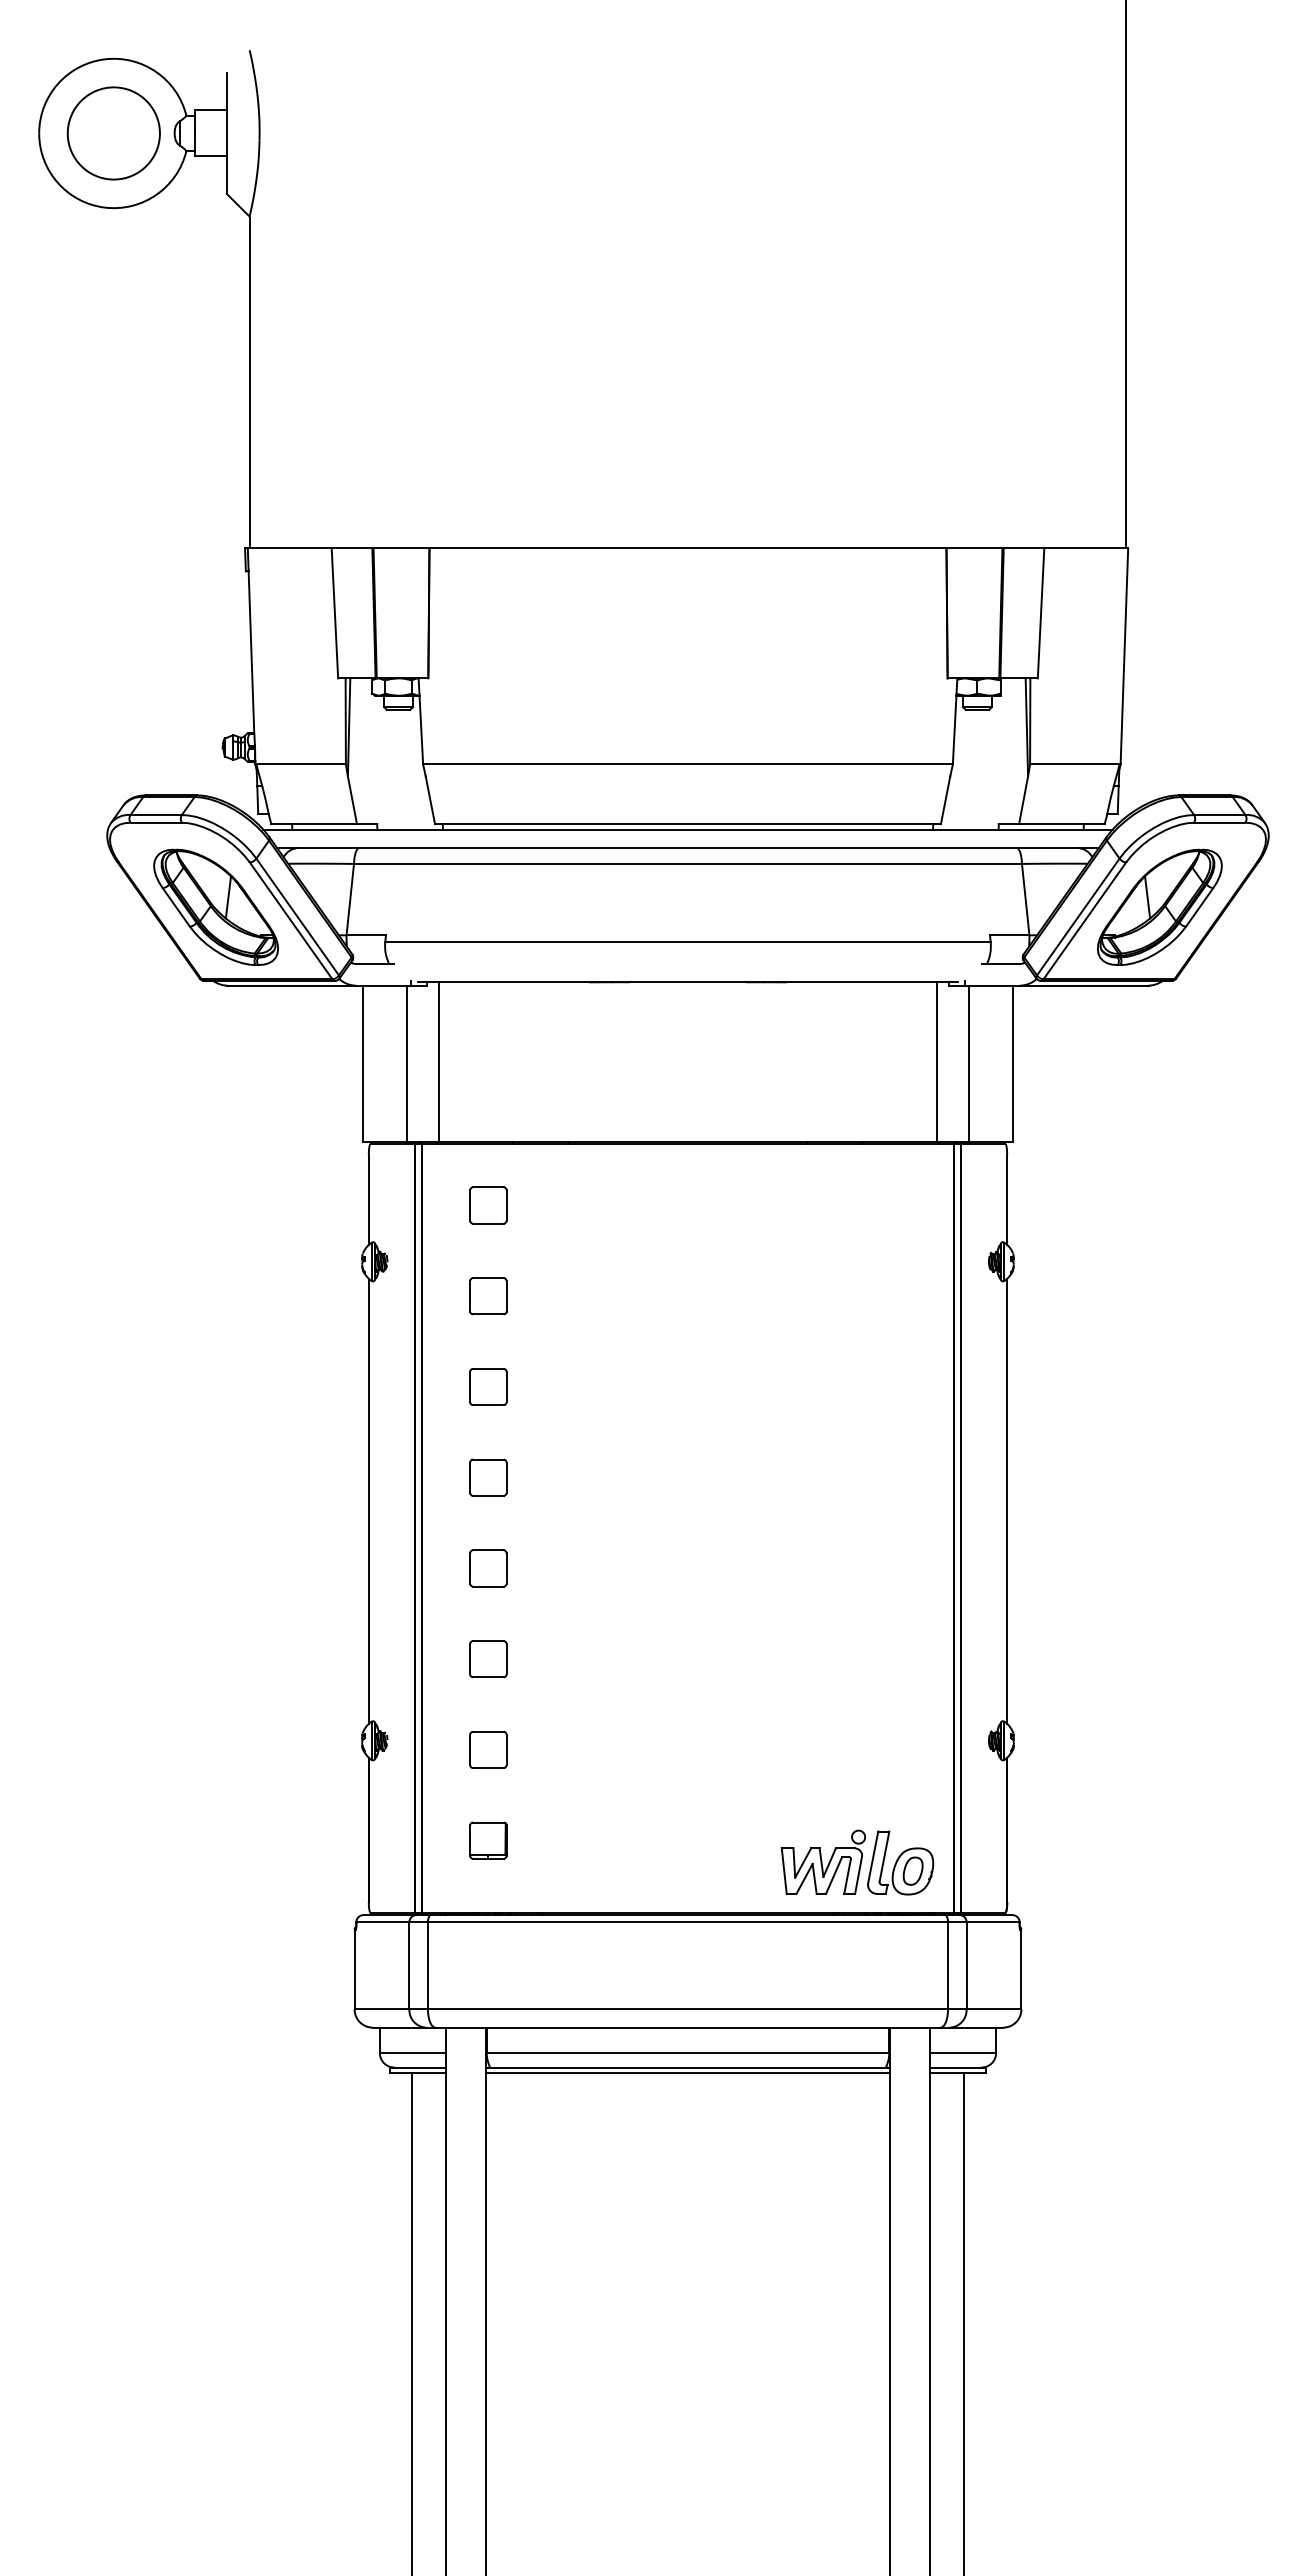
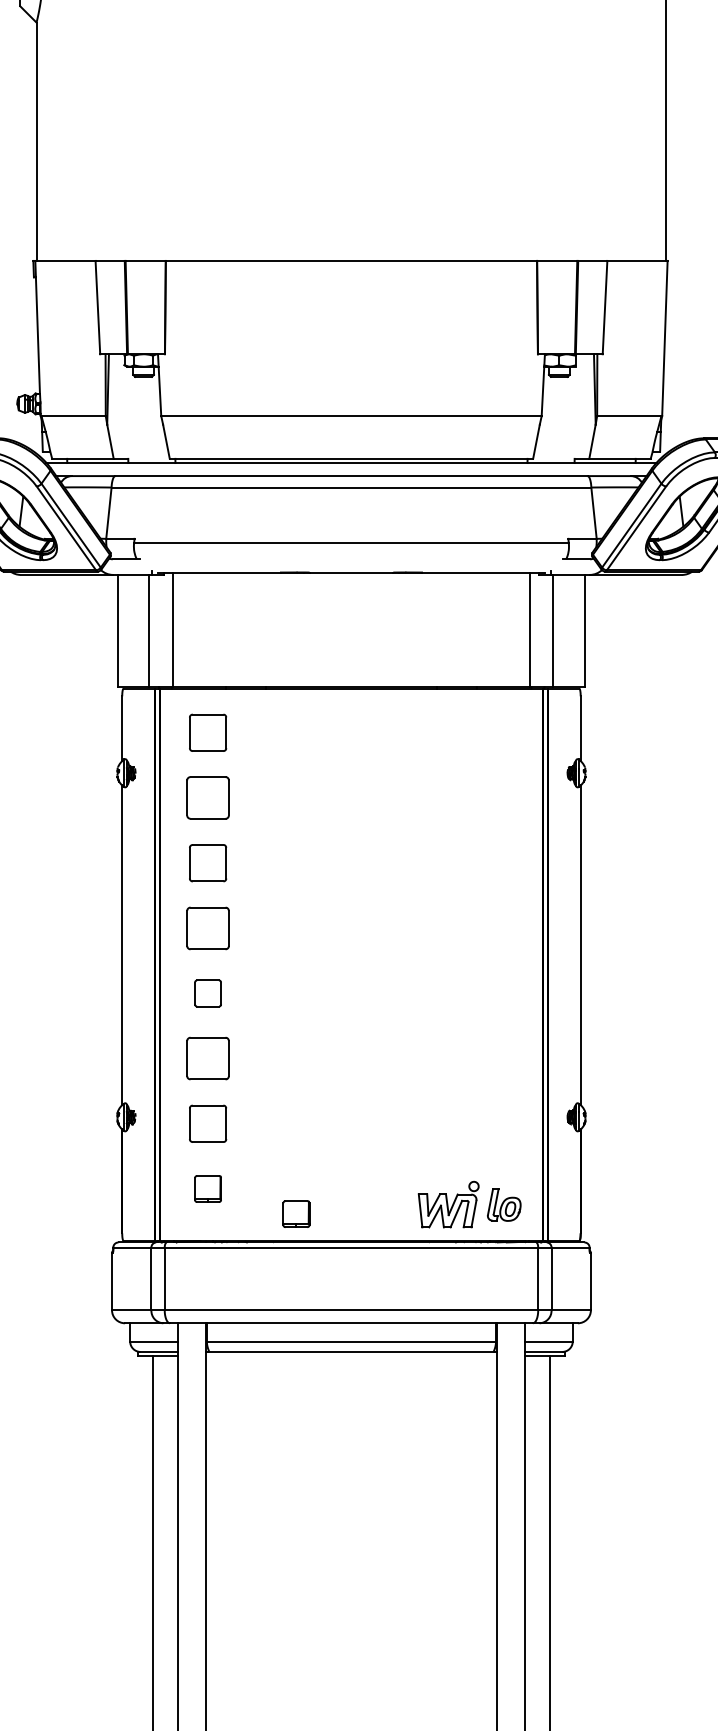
part: (488, 1205) -> (208, 732), size x1.4
part: (488, 1296) -> (208, 798), size x1.6
part: (488, 1386) -> (208, 862), size x1.4
part: (488, 1477) -> (208, 928), size x1.6
part: (488, 1659) -> (208, 1058), size x1.6
part: (488, 1749) -> (208, 1123), size x1.4
part: (900, 1862) -> (504, 1204), size x0.7
part: (611, 1875) -> (296, 1214), added
line: (687, 2072) -> (351, 1355), removed

